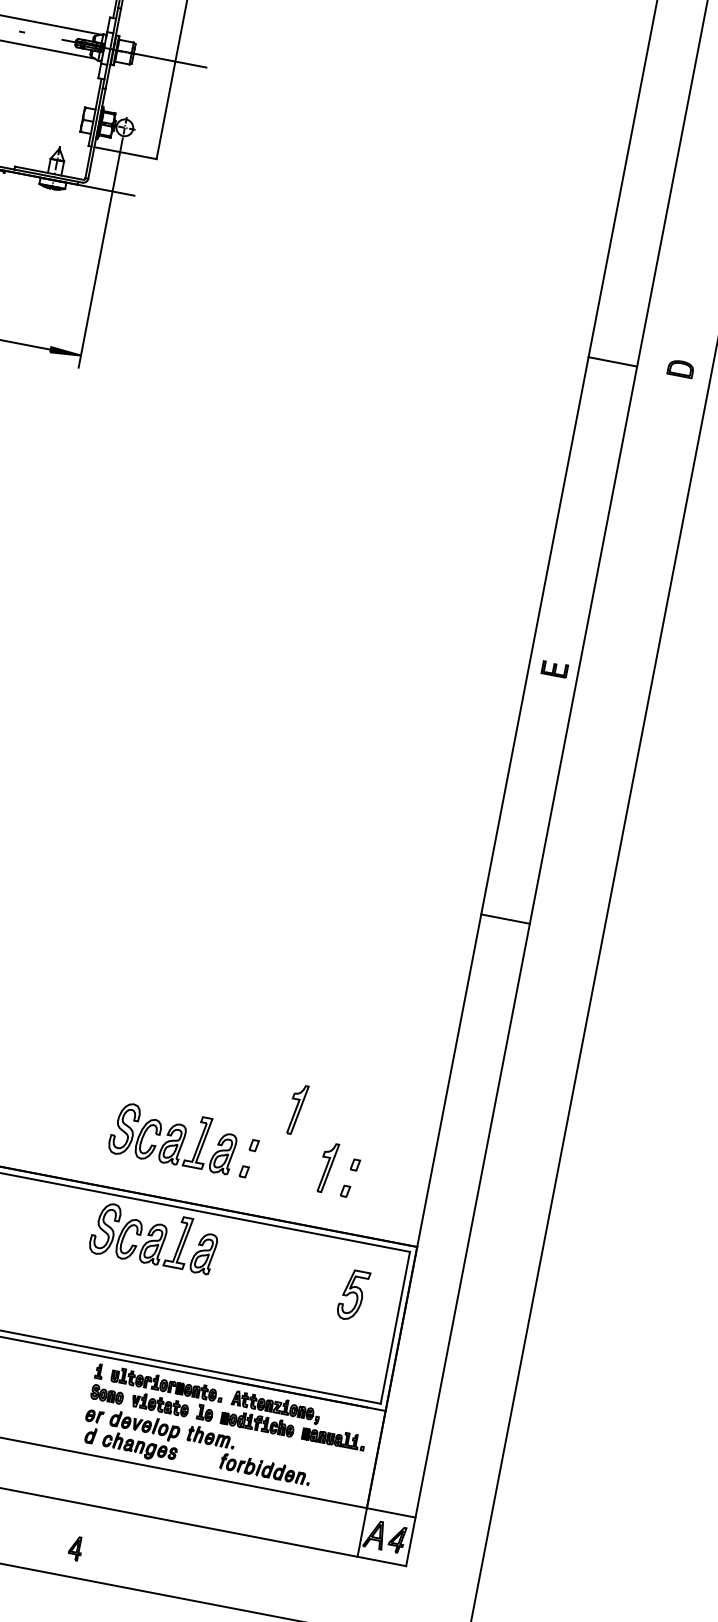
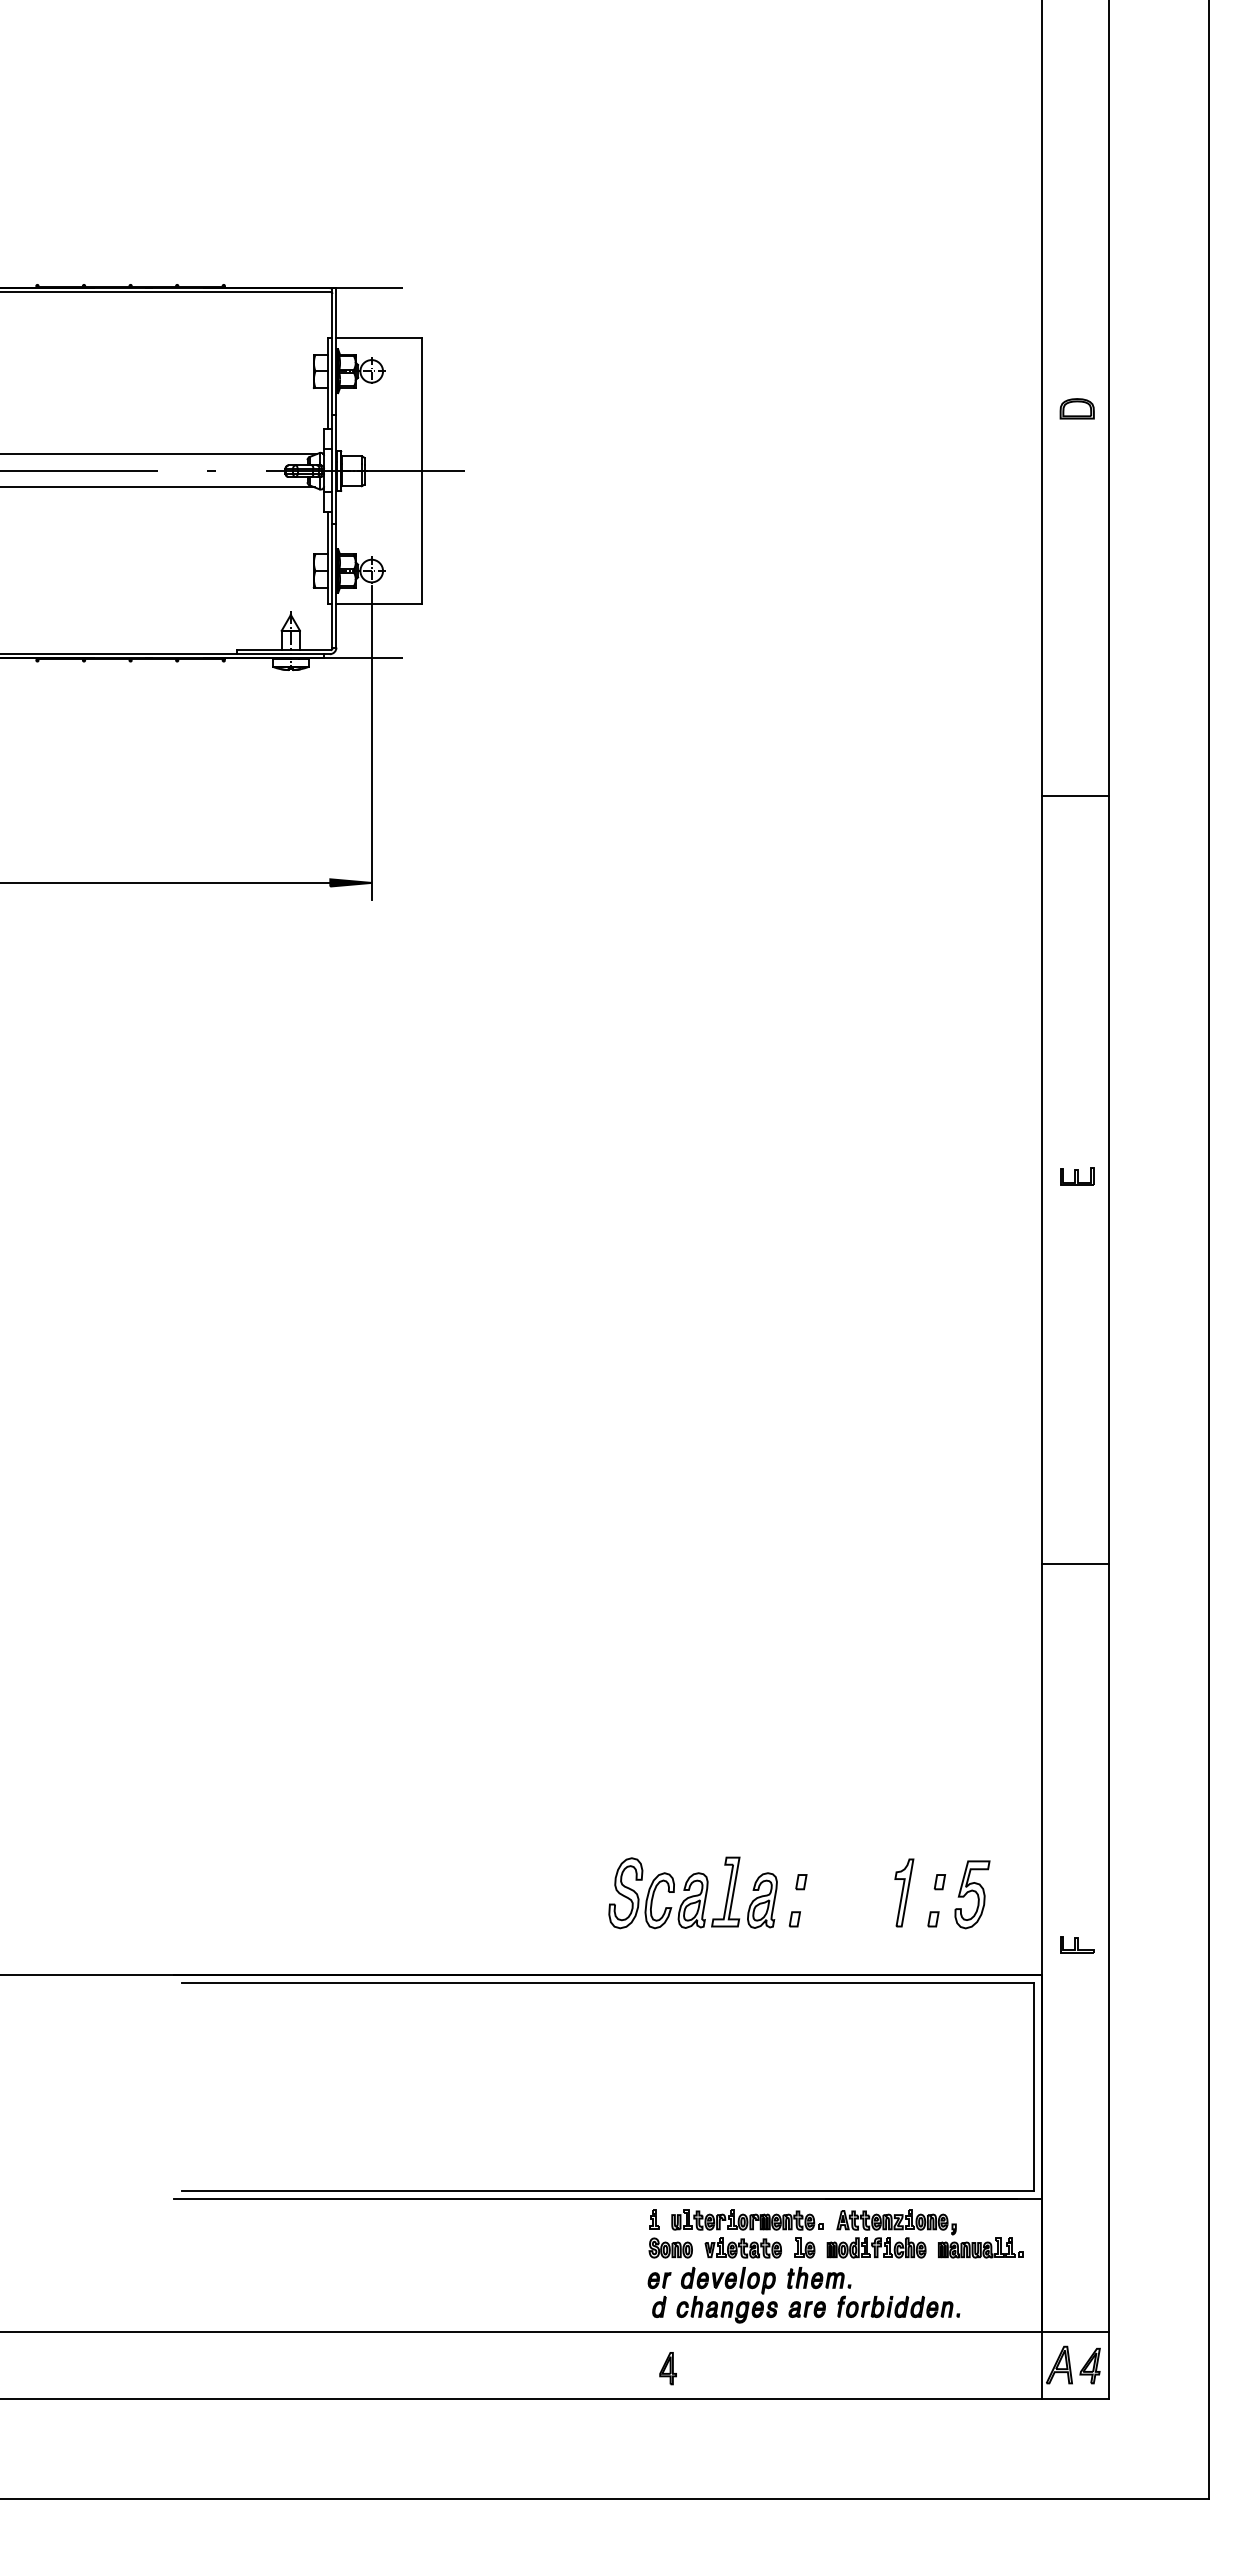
line: (612, 362) -> (1075, 796), moved
part: (680, 368) -> (1076, 408), moved
line: (505, 919) -> (1075, 1564), moved
part: (297, 1109) -> (849, 1823), removed
part: (447, 1229) -> (1077, 1944), added
part: (153, 1237) -> (692, 2029), removed
part: (353, 1295) -> (972, 1894), moved
part: (197, 1458) -> (806, 2309), added
part: (75, 1548) -> (667, 2368), moved

